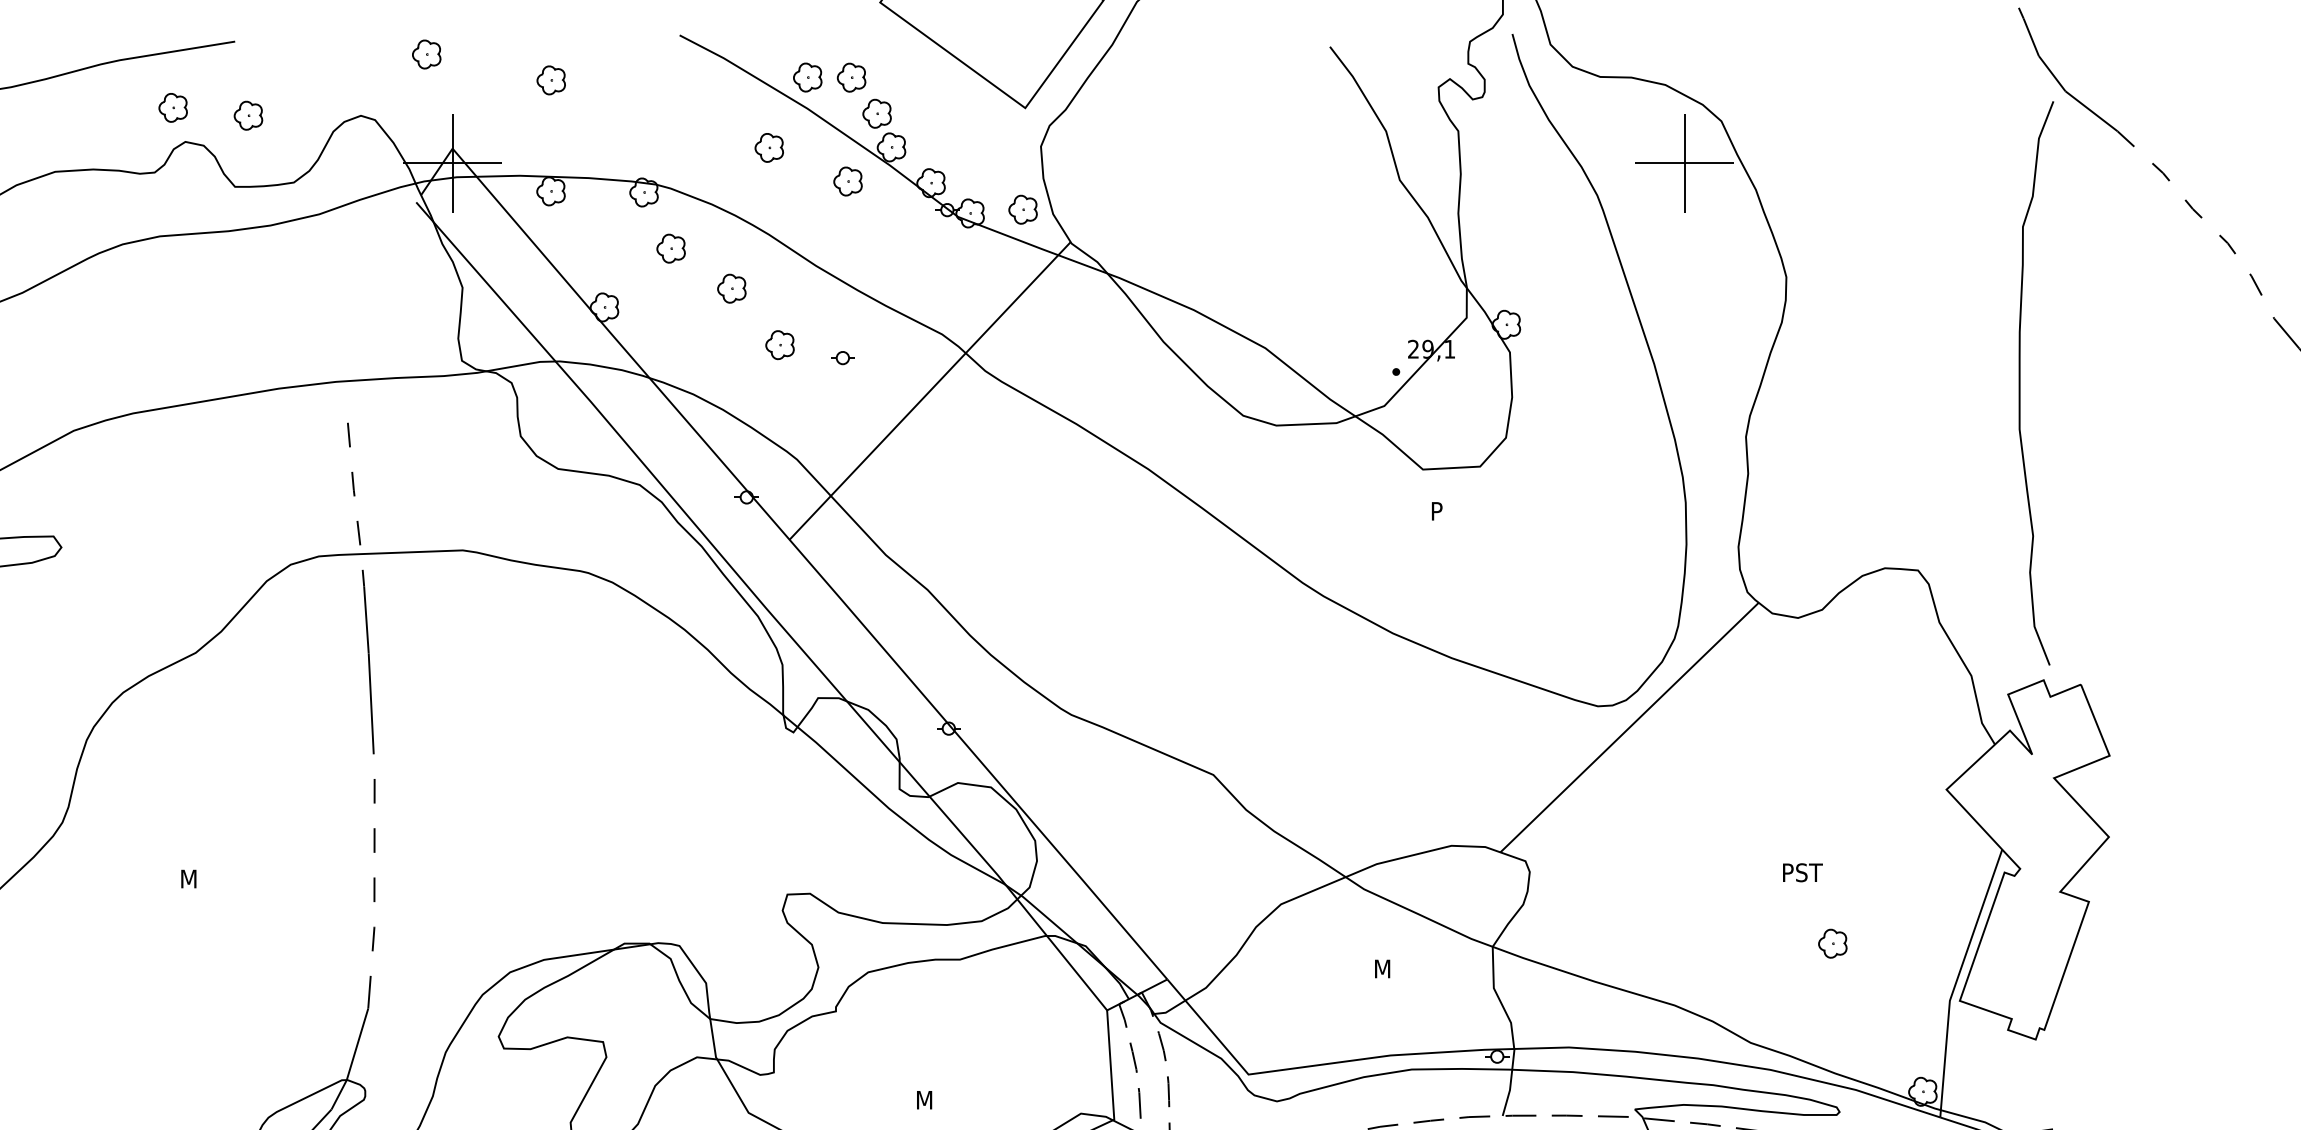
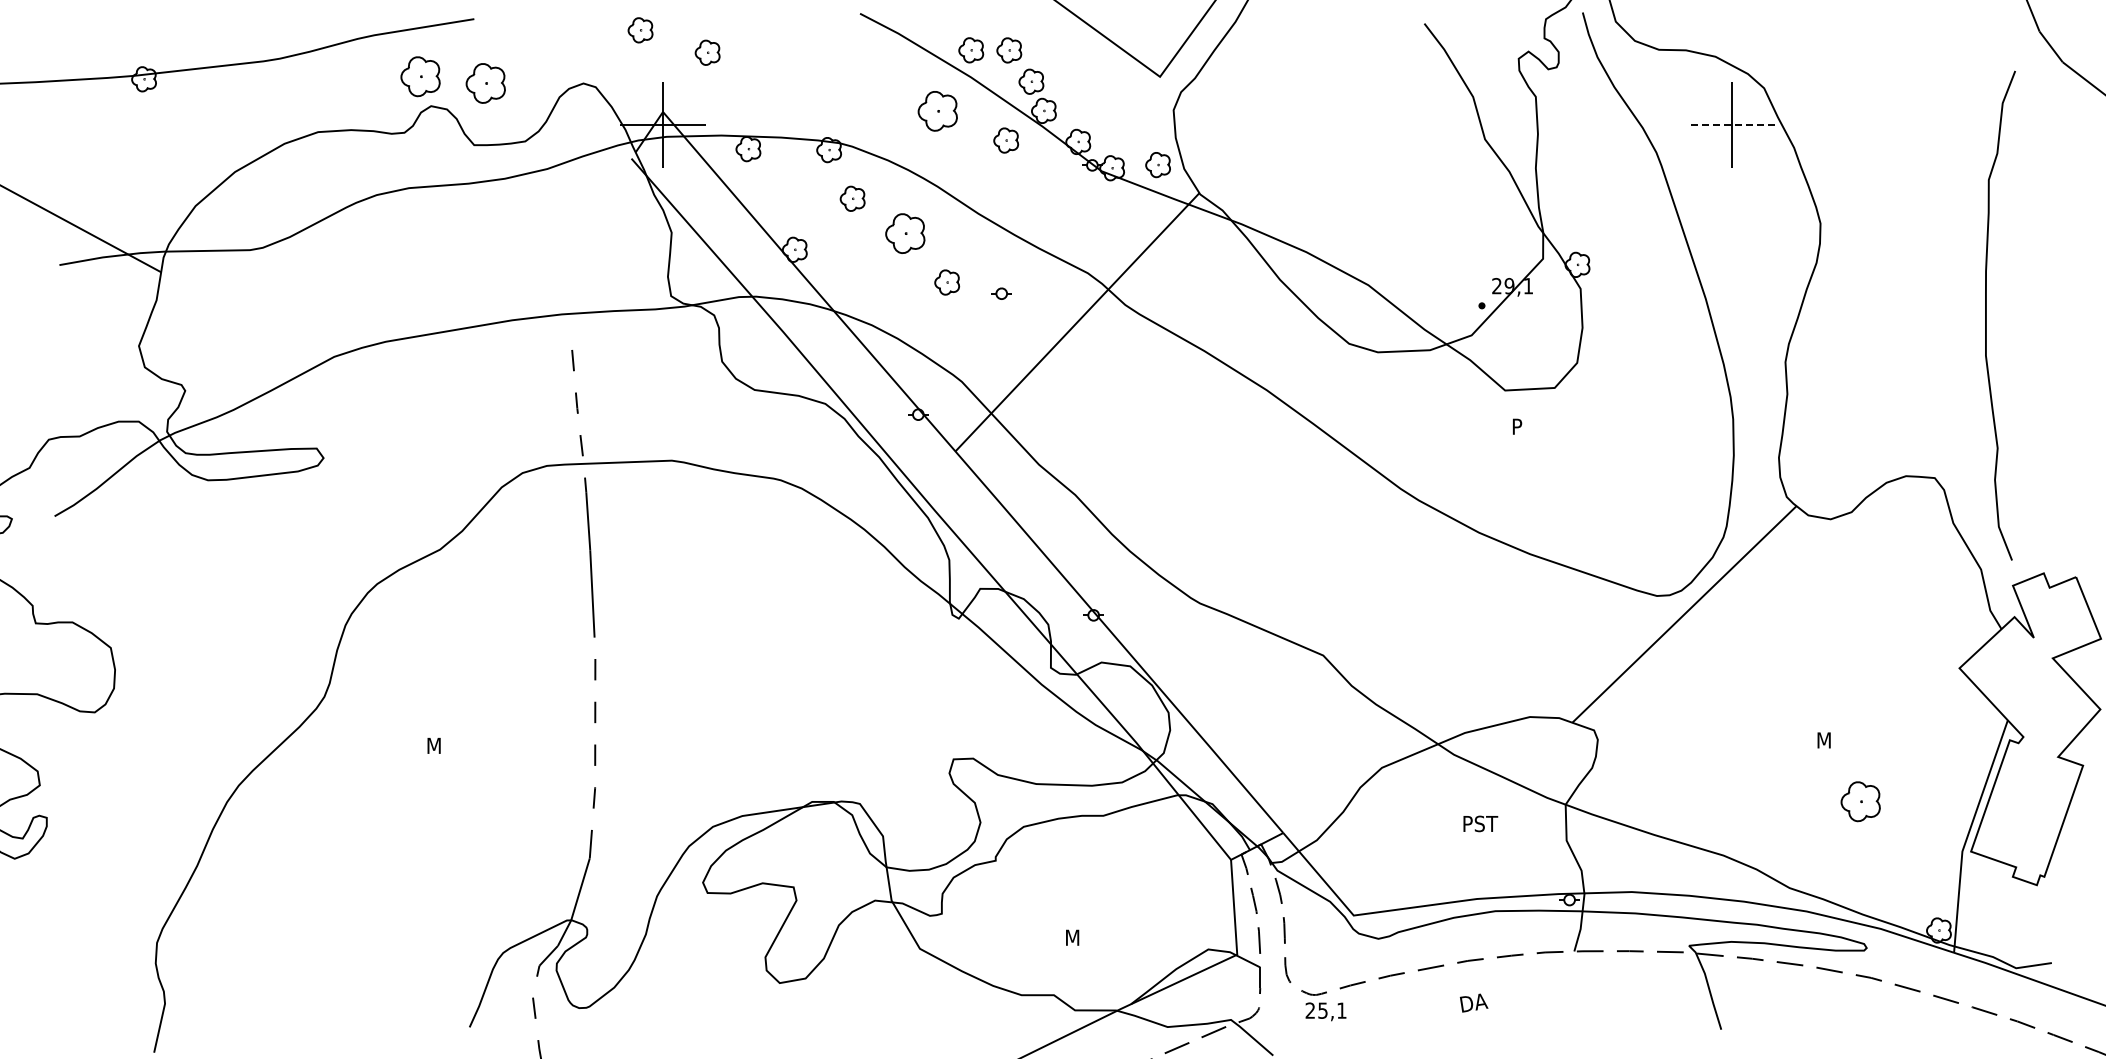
part: (551, 80) -> (707, 52), moved
part: (173, 107) -> (420, 76), size x1.6
part: (248, 115) -> (485, 83), size x1.6
part: (768, 148) -> (937, 111), size x1.6
line: (1684, 163) -> (1732, 124), solid -> dashed
part: (732, 288) -> (905, 233), size x1.6
curve: (2020, 383) -> (1986, 315), moved
text: (1803, 872) -> (1835, 740), PST -> M
part: (1832, 944) -> (1860, 802), size x1.6
text: (1395, 968) -> (1481, 823), M -> PST

